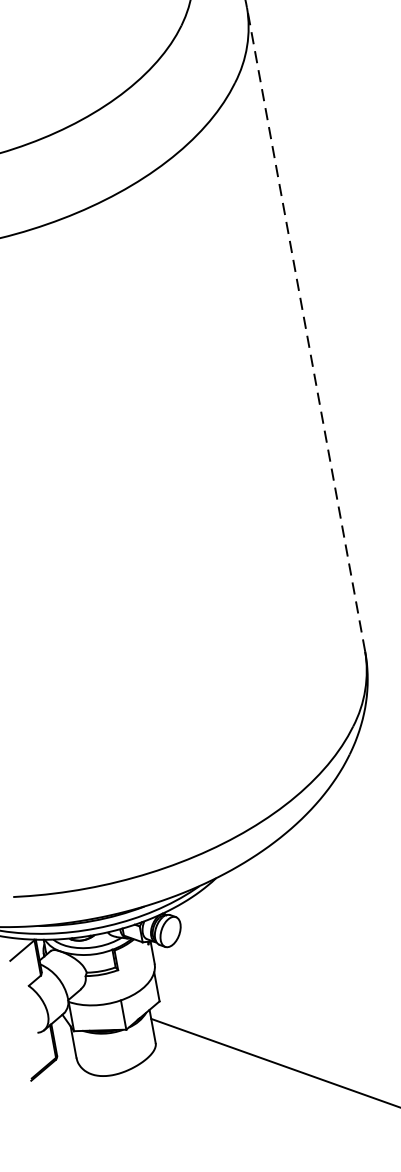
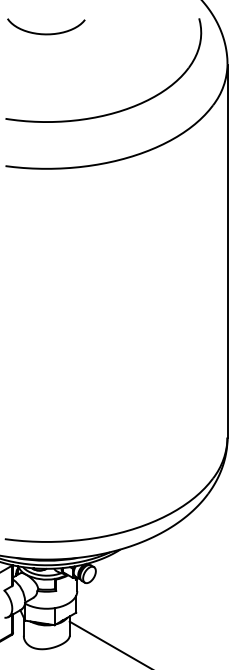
line: (306, 330) -> (227, 251), dashed -> solid

